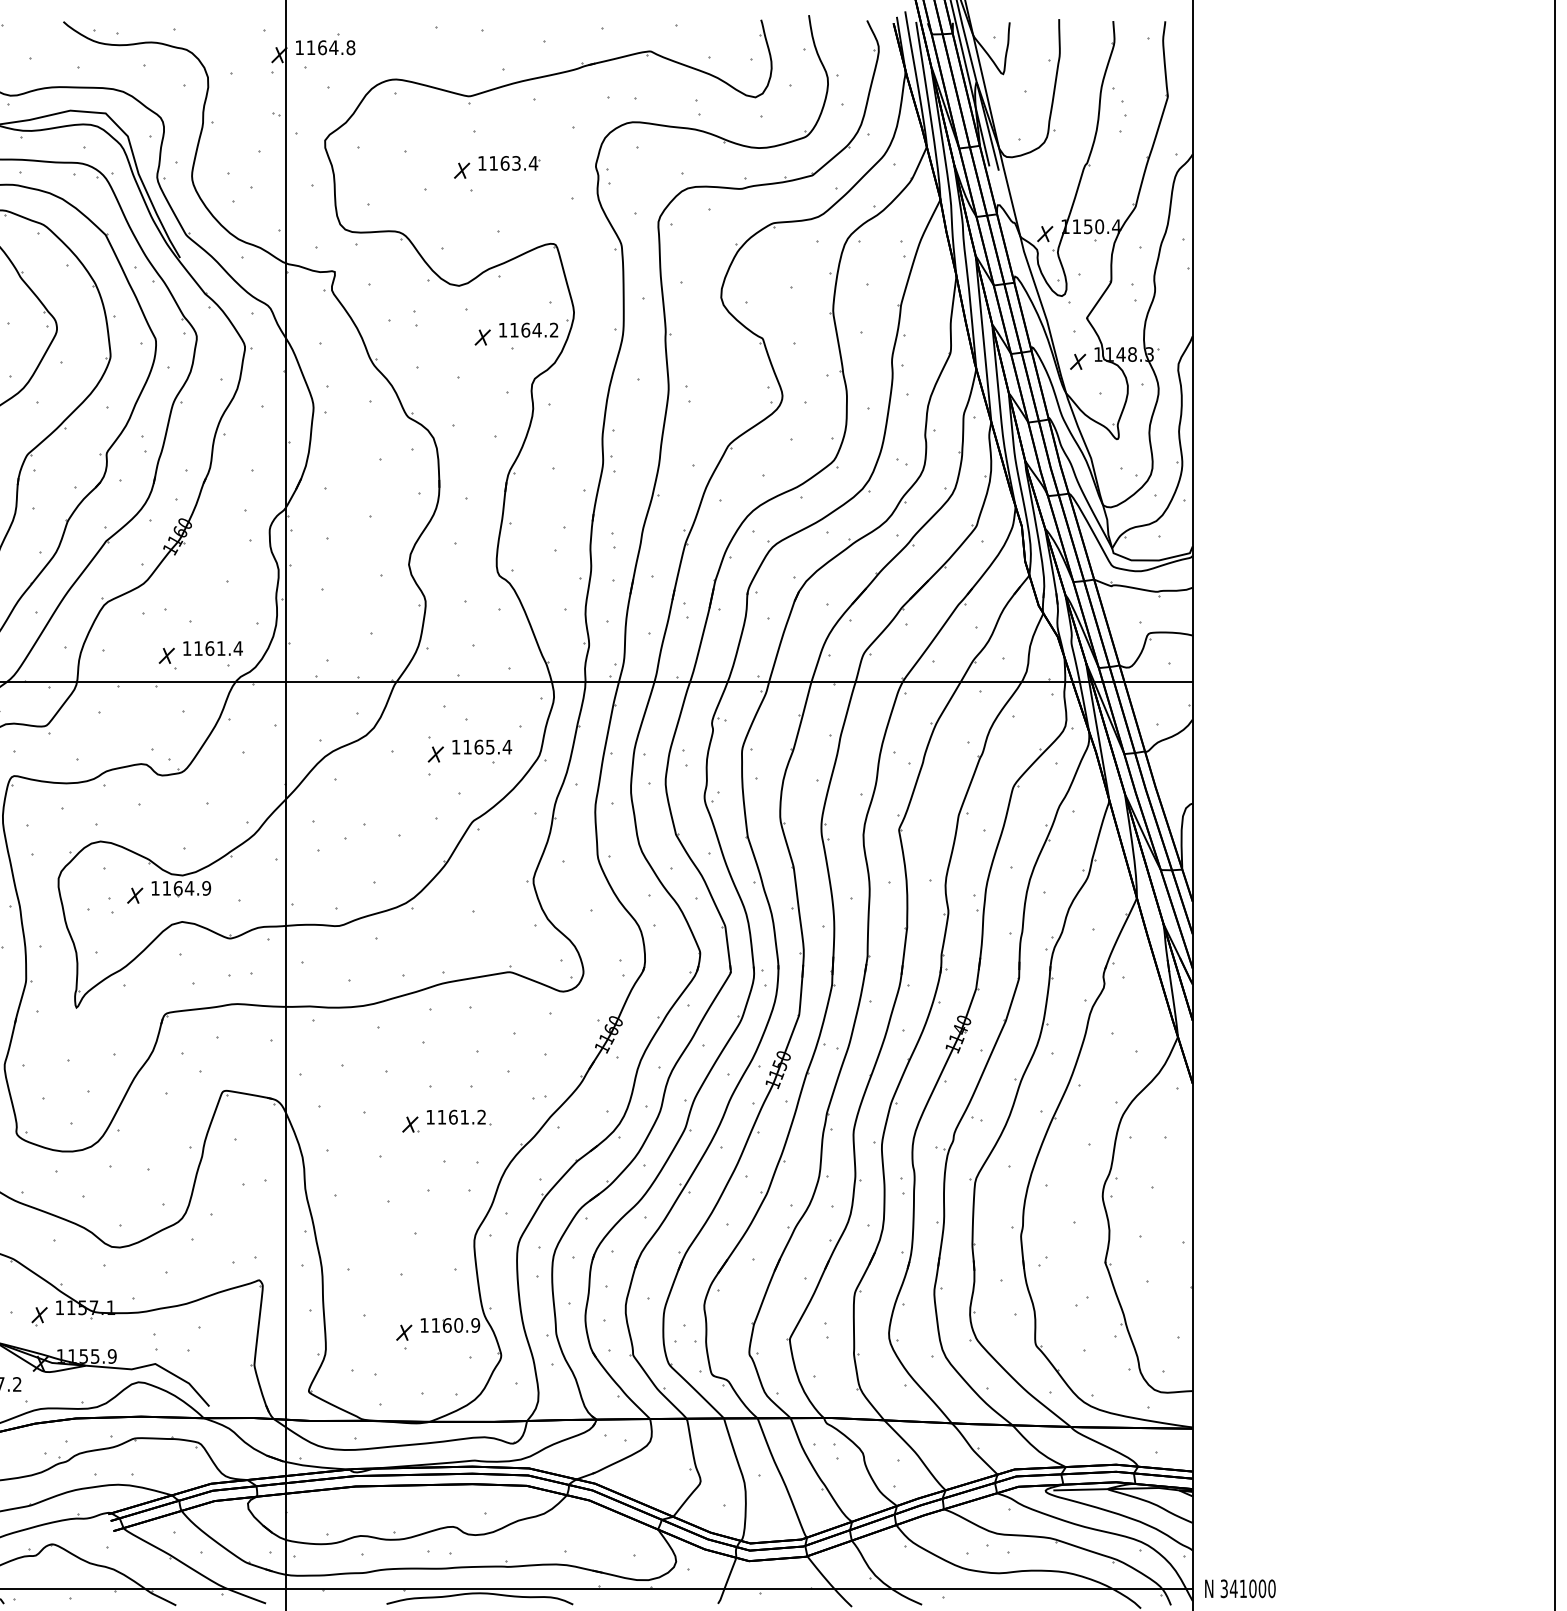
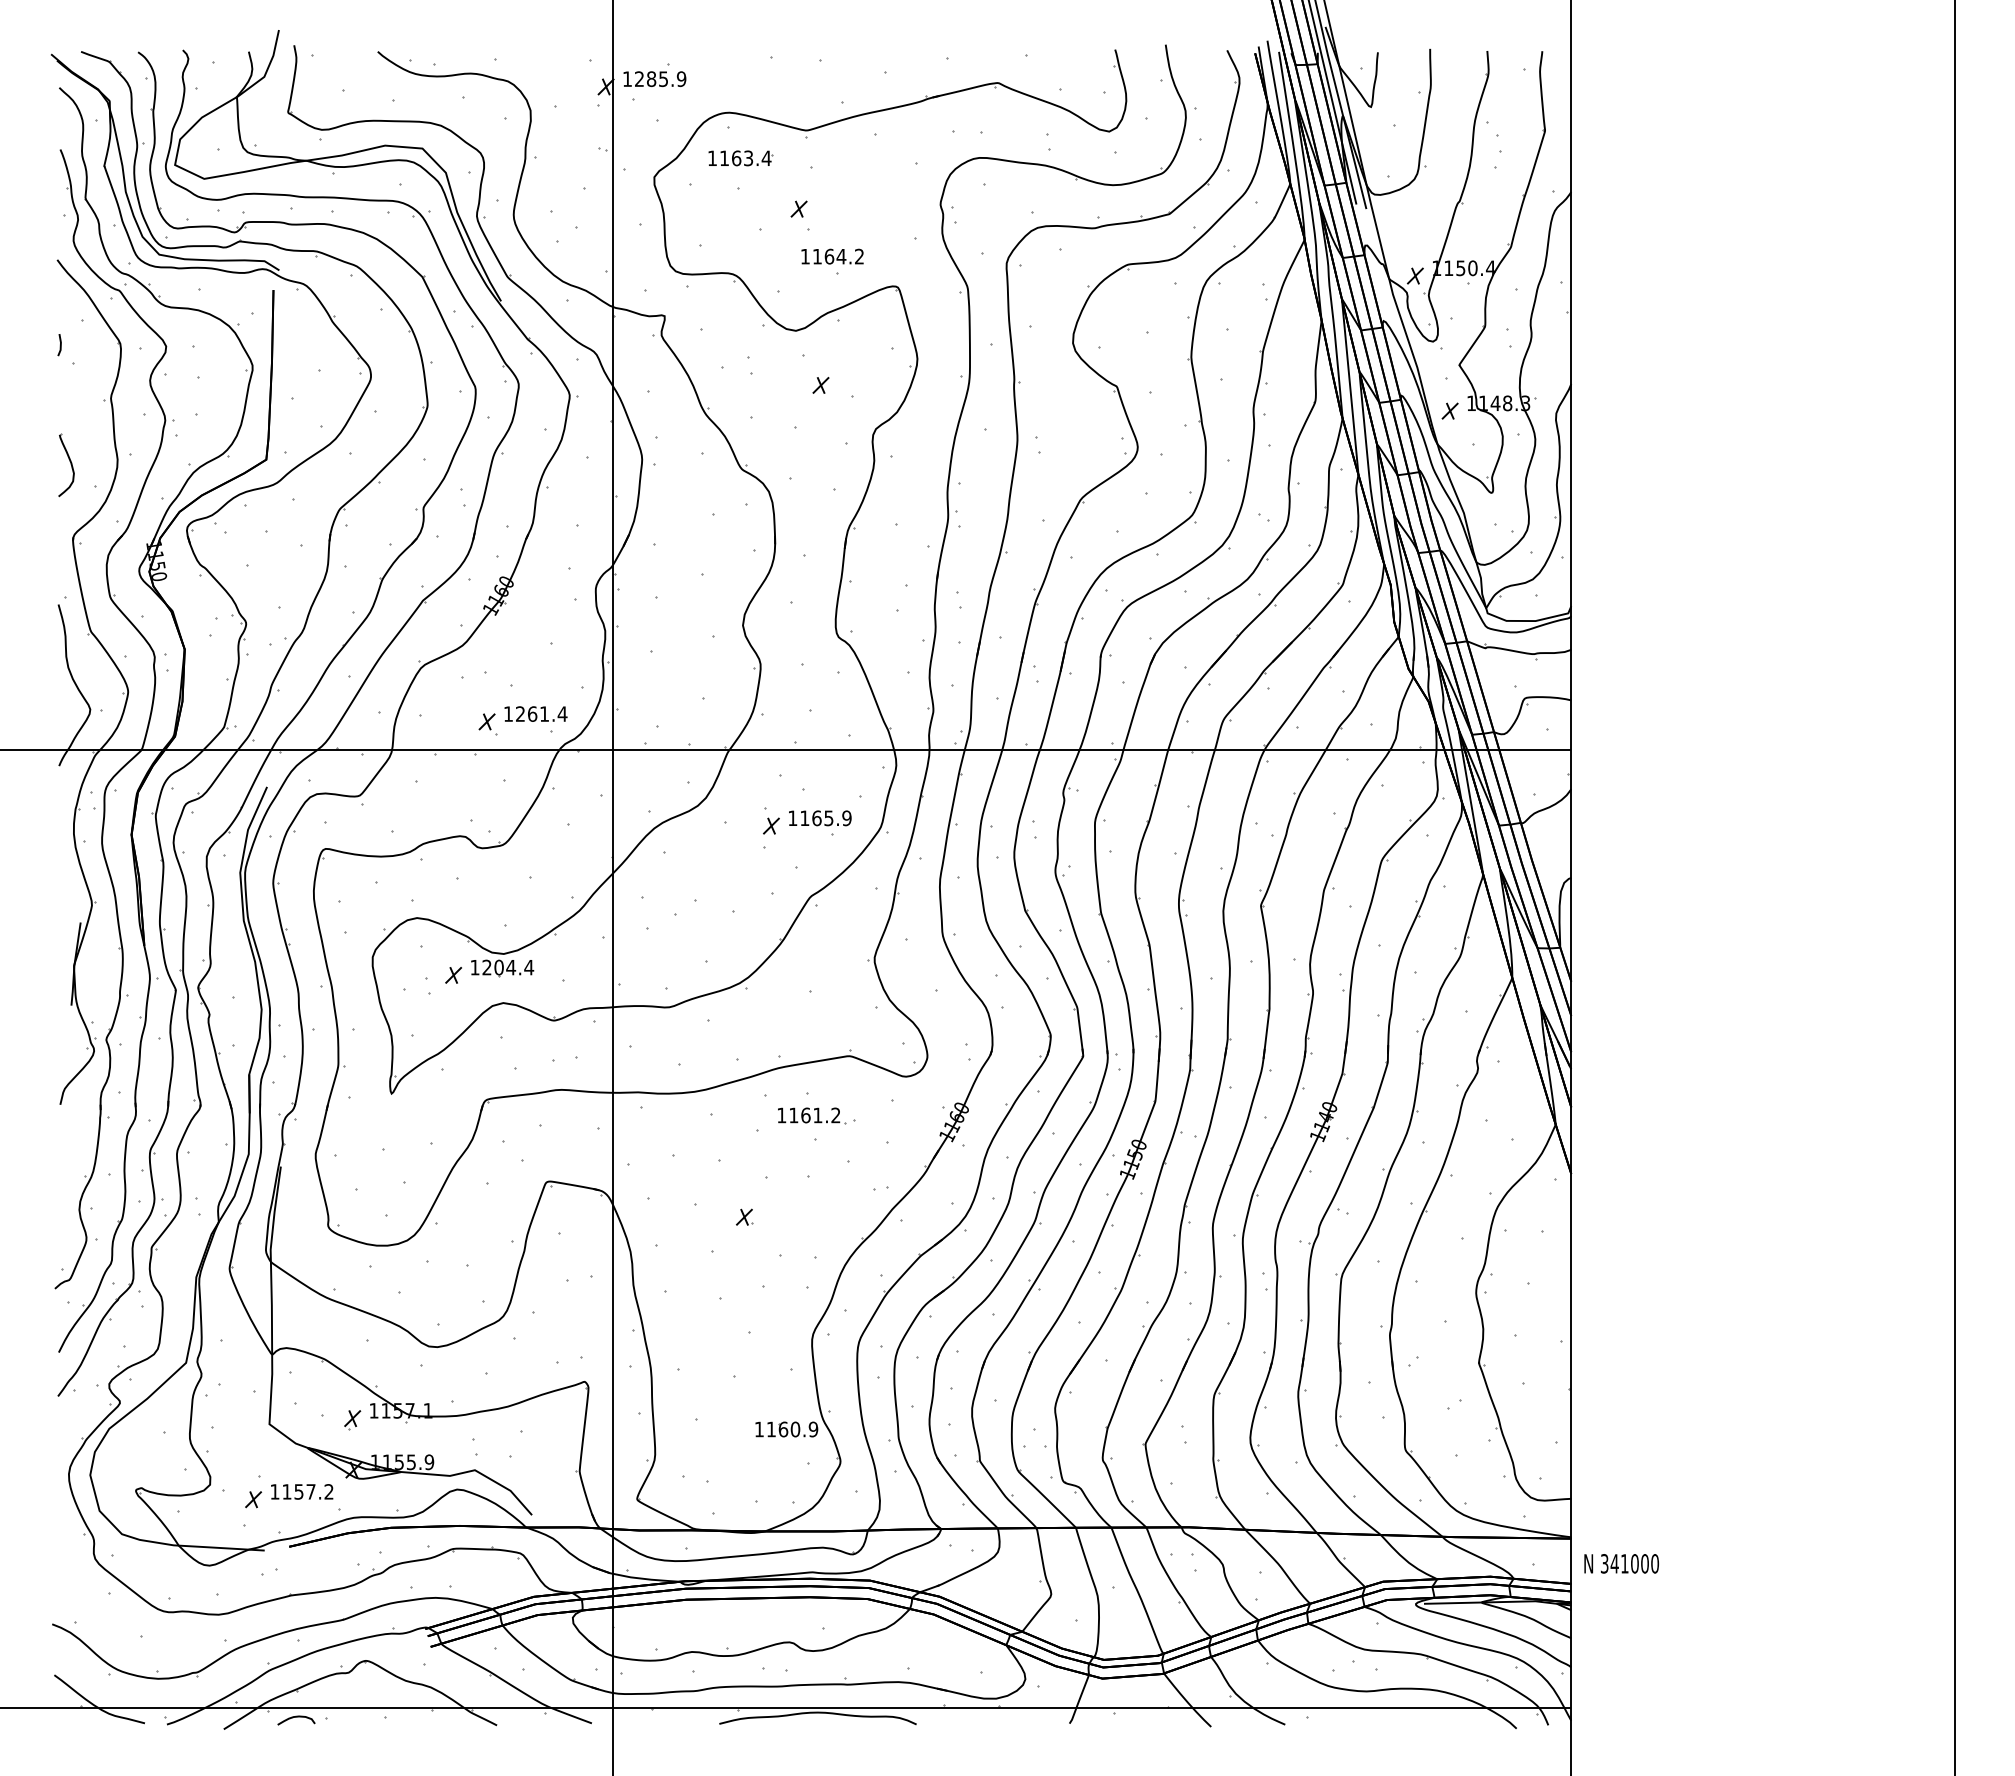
text: (330, 48) -> (660, 79), 1164.8 -> 1285.9
part: (508, 163) -> (740, 158), moved
text: (528, 330) -> (832, 256), moved
text: (198, 647) -> (520, 713), 1161.4 -> 1261.4
text: (506, 747) -> (846, 818), 1165.4 -> 1165.9
text: (187, 888) -> (508, 967), 1164.9 -> 1204.4
part: (459, 1117) -> (812, 1115), moved
part: (403, 1336) -> (737, 1441), removed
text: (1240, 1588) -> (1621, 1563), moved

